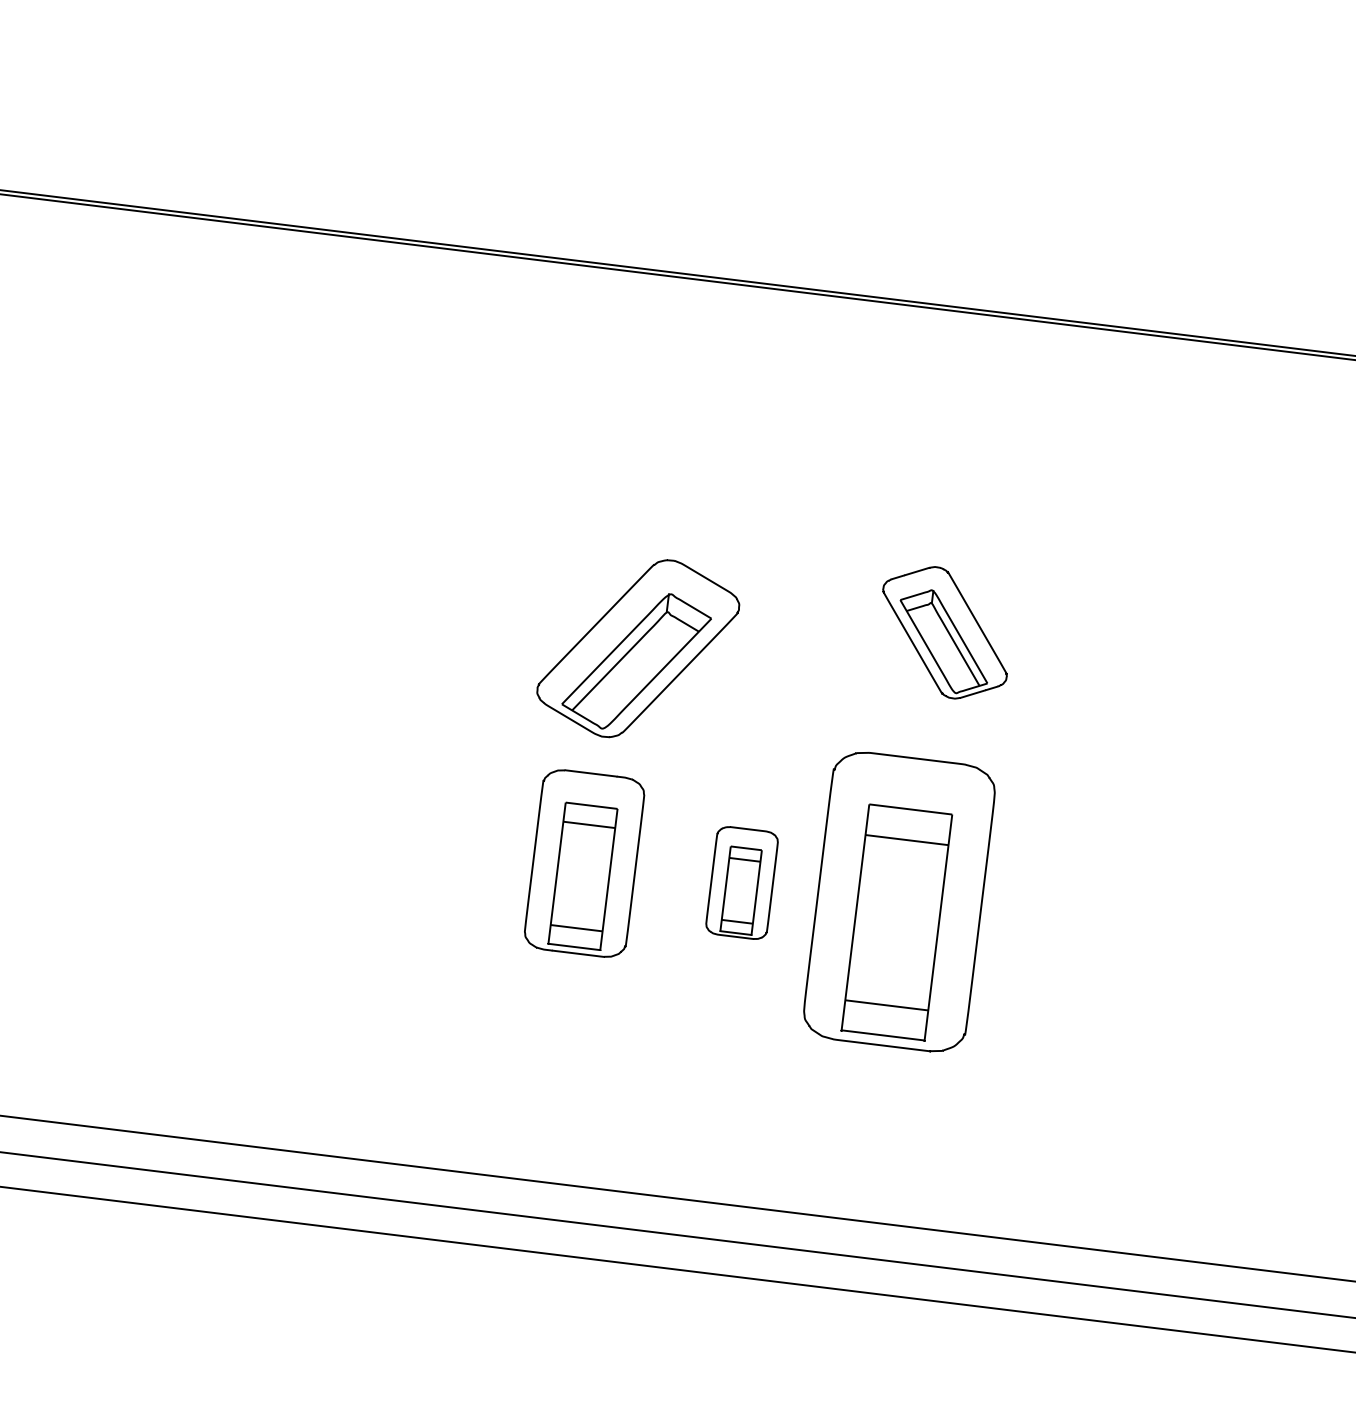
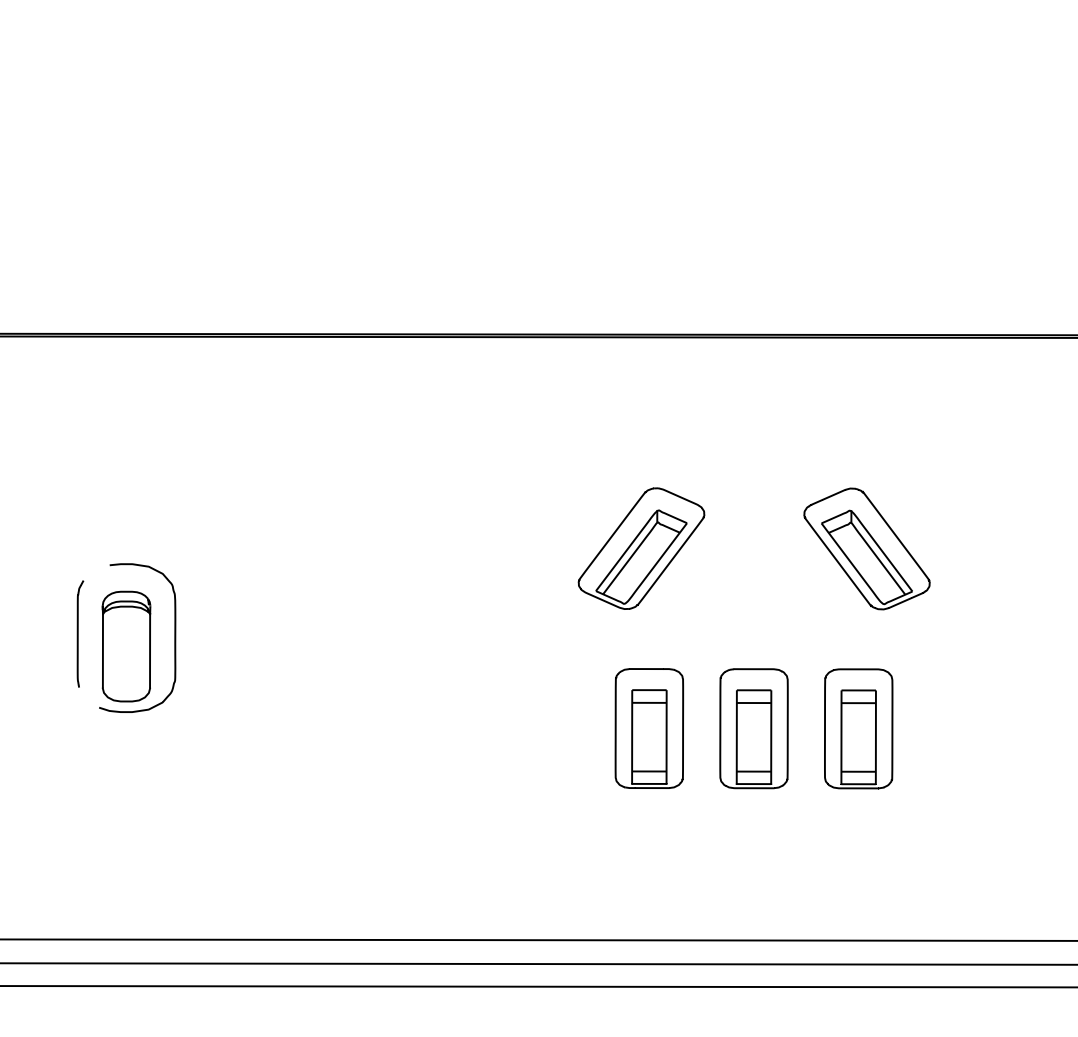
part: (944, 631) -> (866, 548), size x1.43
part: (638, 648) -> (641, 548), moved
part: (741, 882) -> (753, 728), size x1.67
part: (899, 901) -> (858, 728), size x0.62

